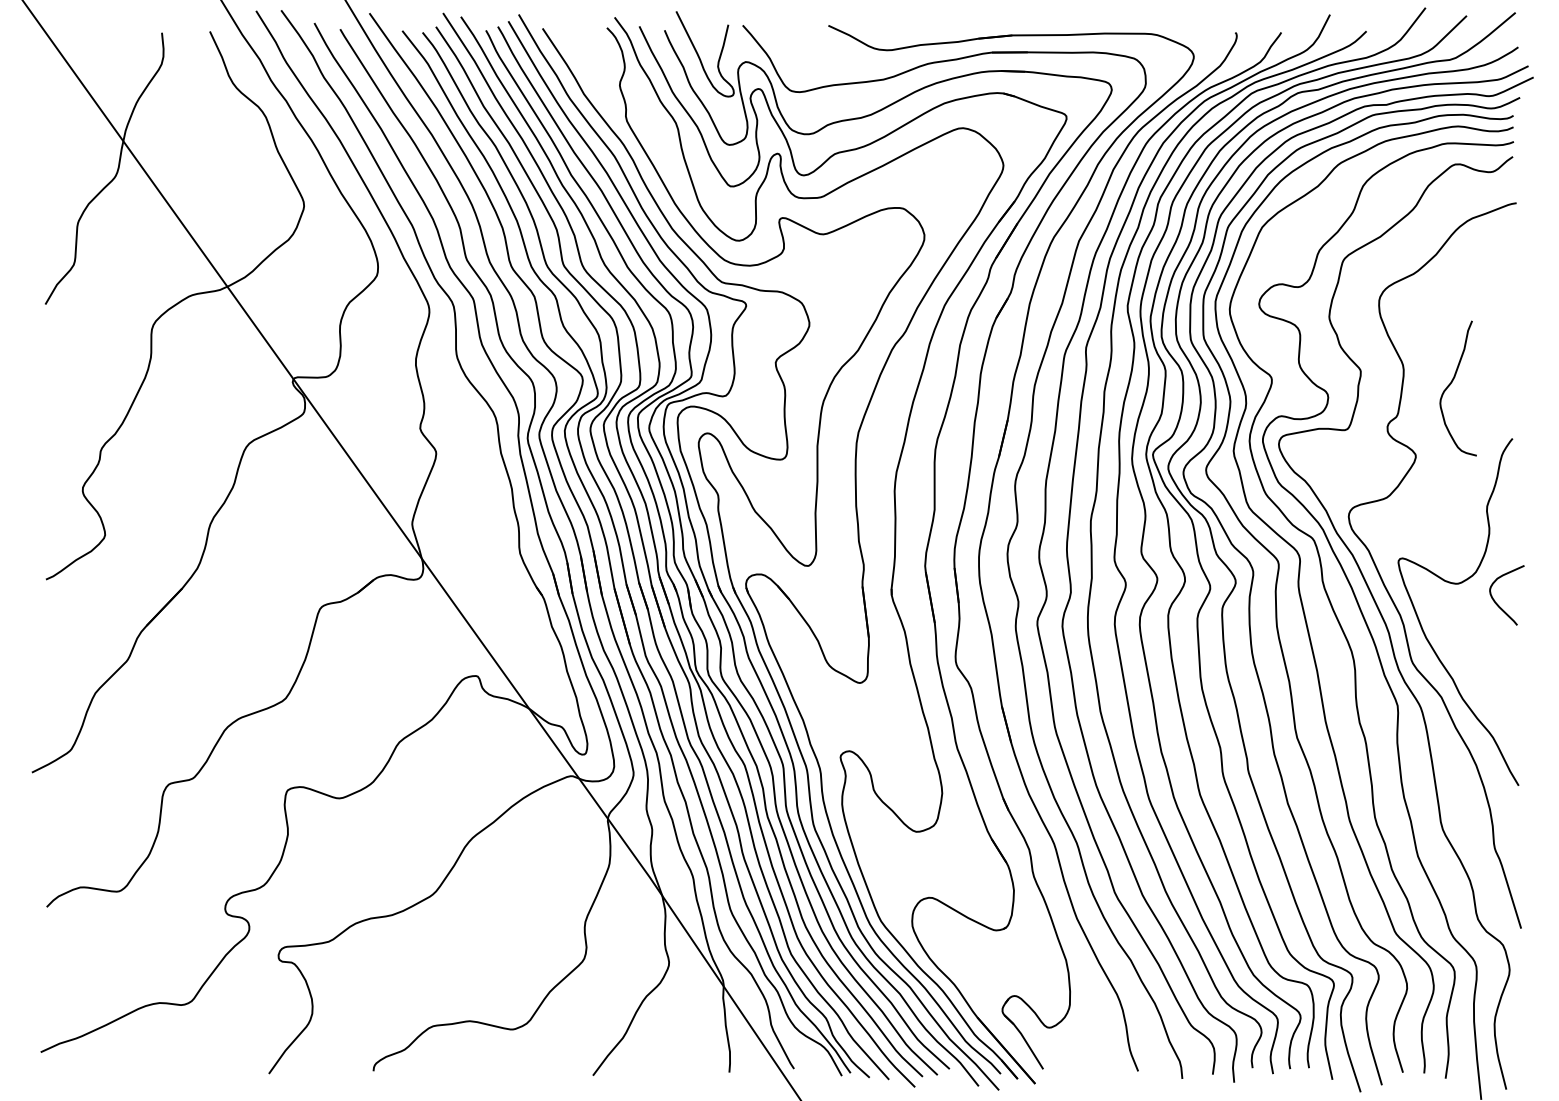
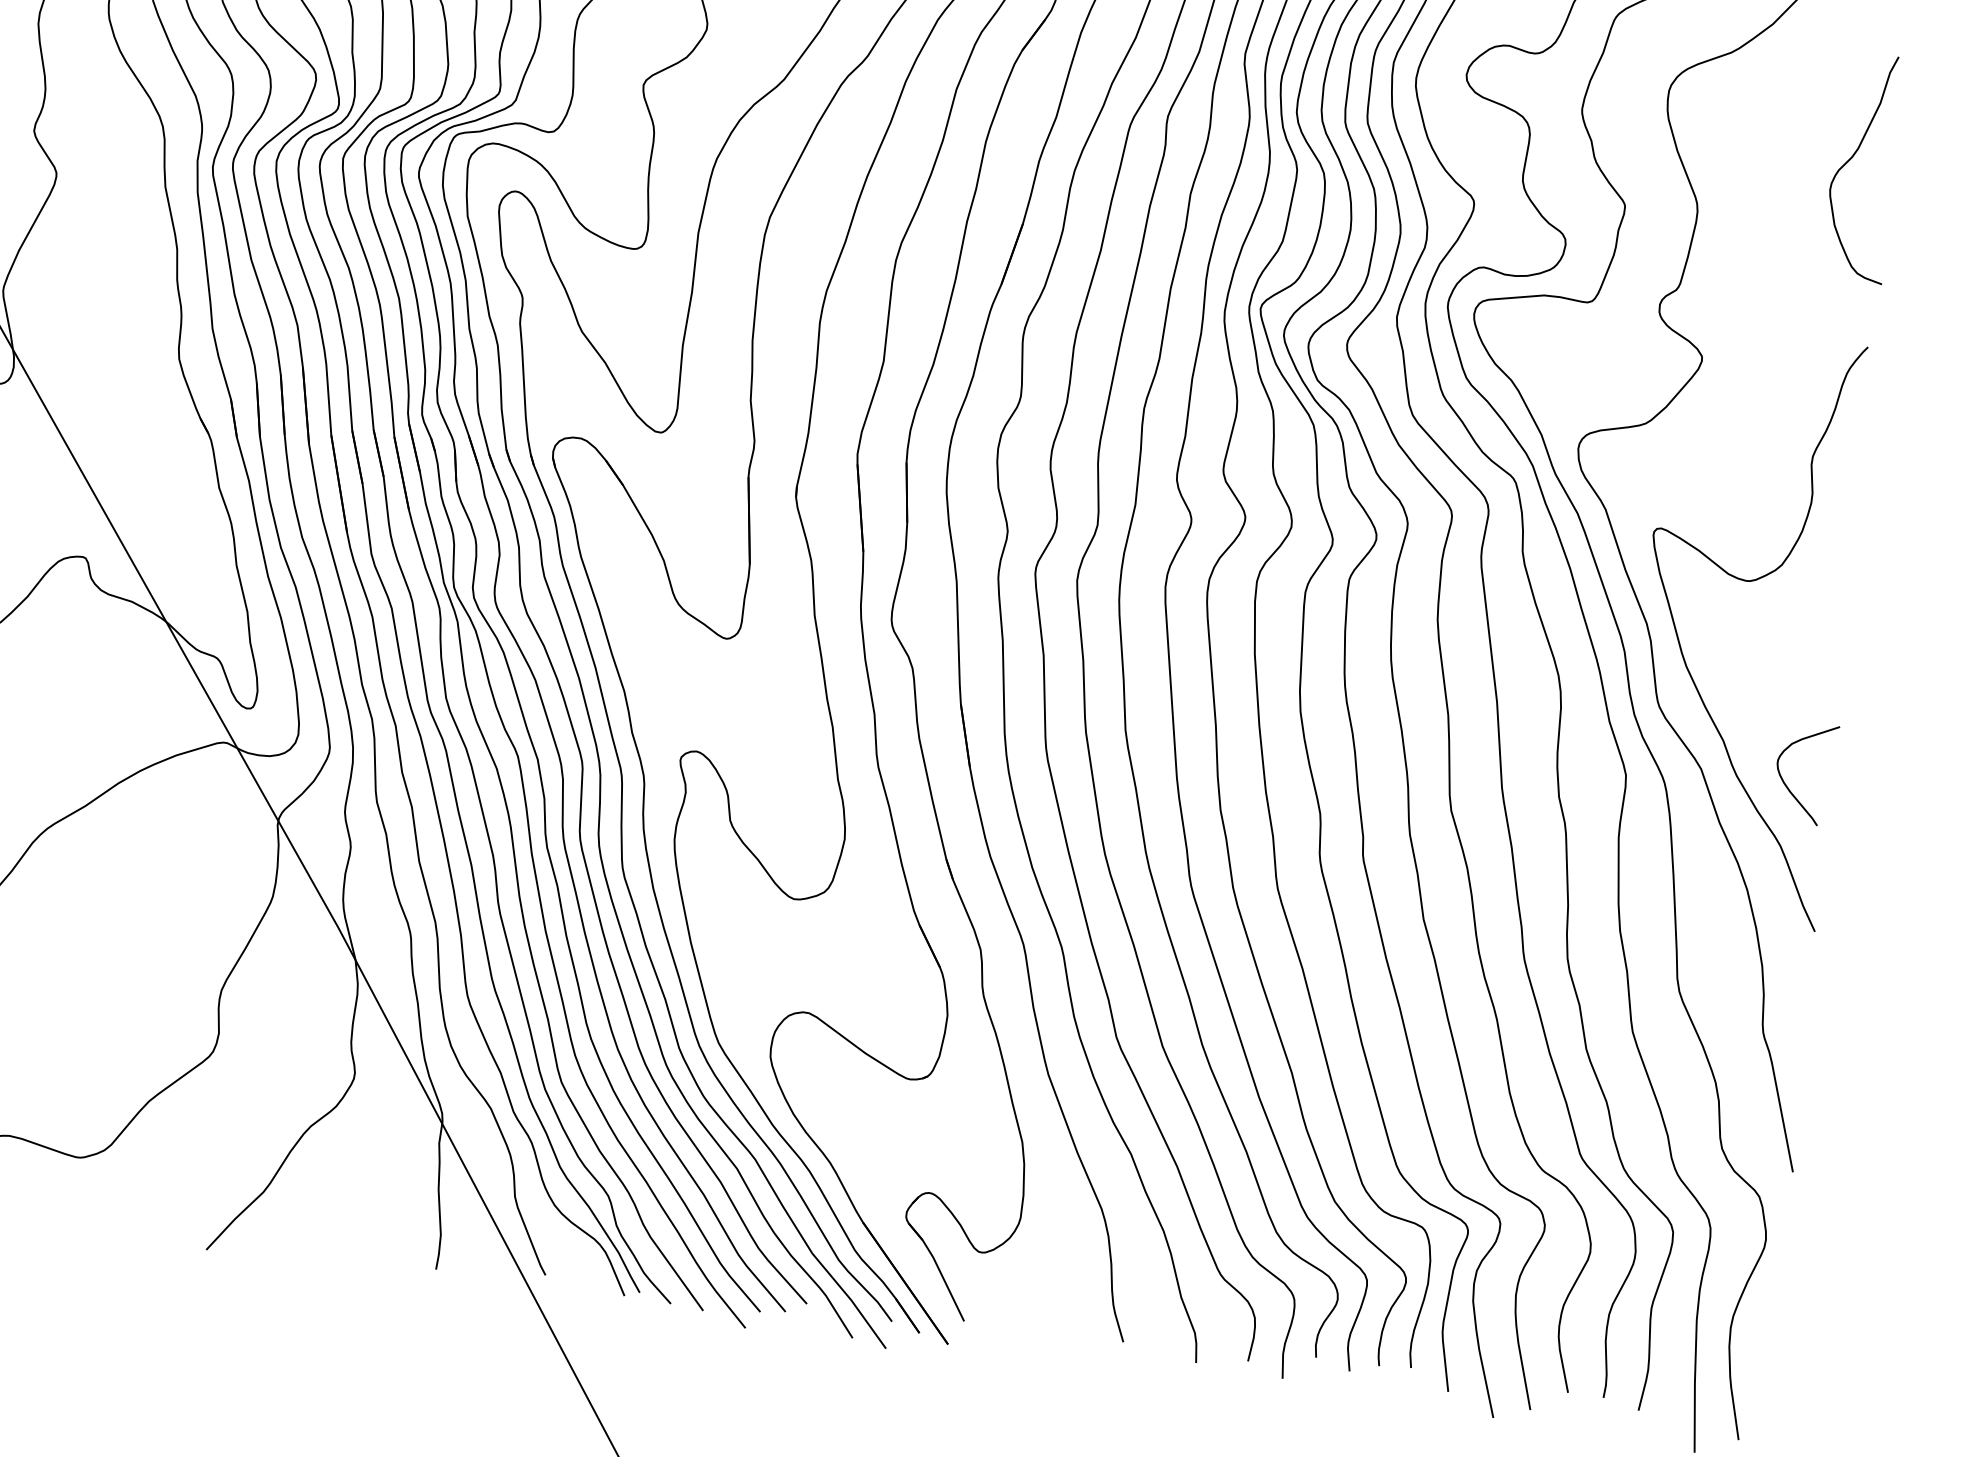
curve: (1451, 384) -> (1852, 160), moved
curve: (1497, 603) -> (1787, 785), moved

